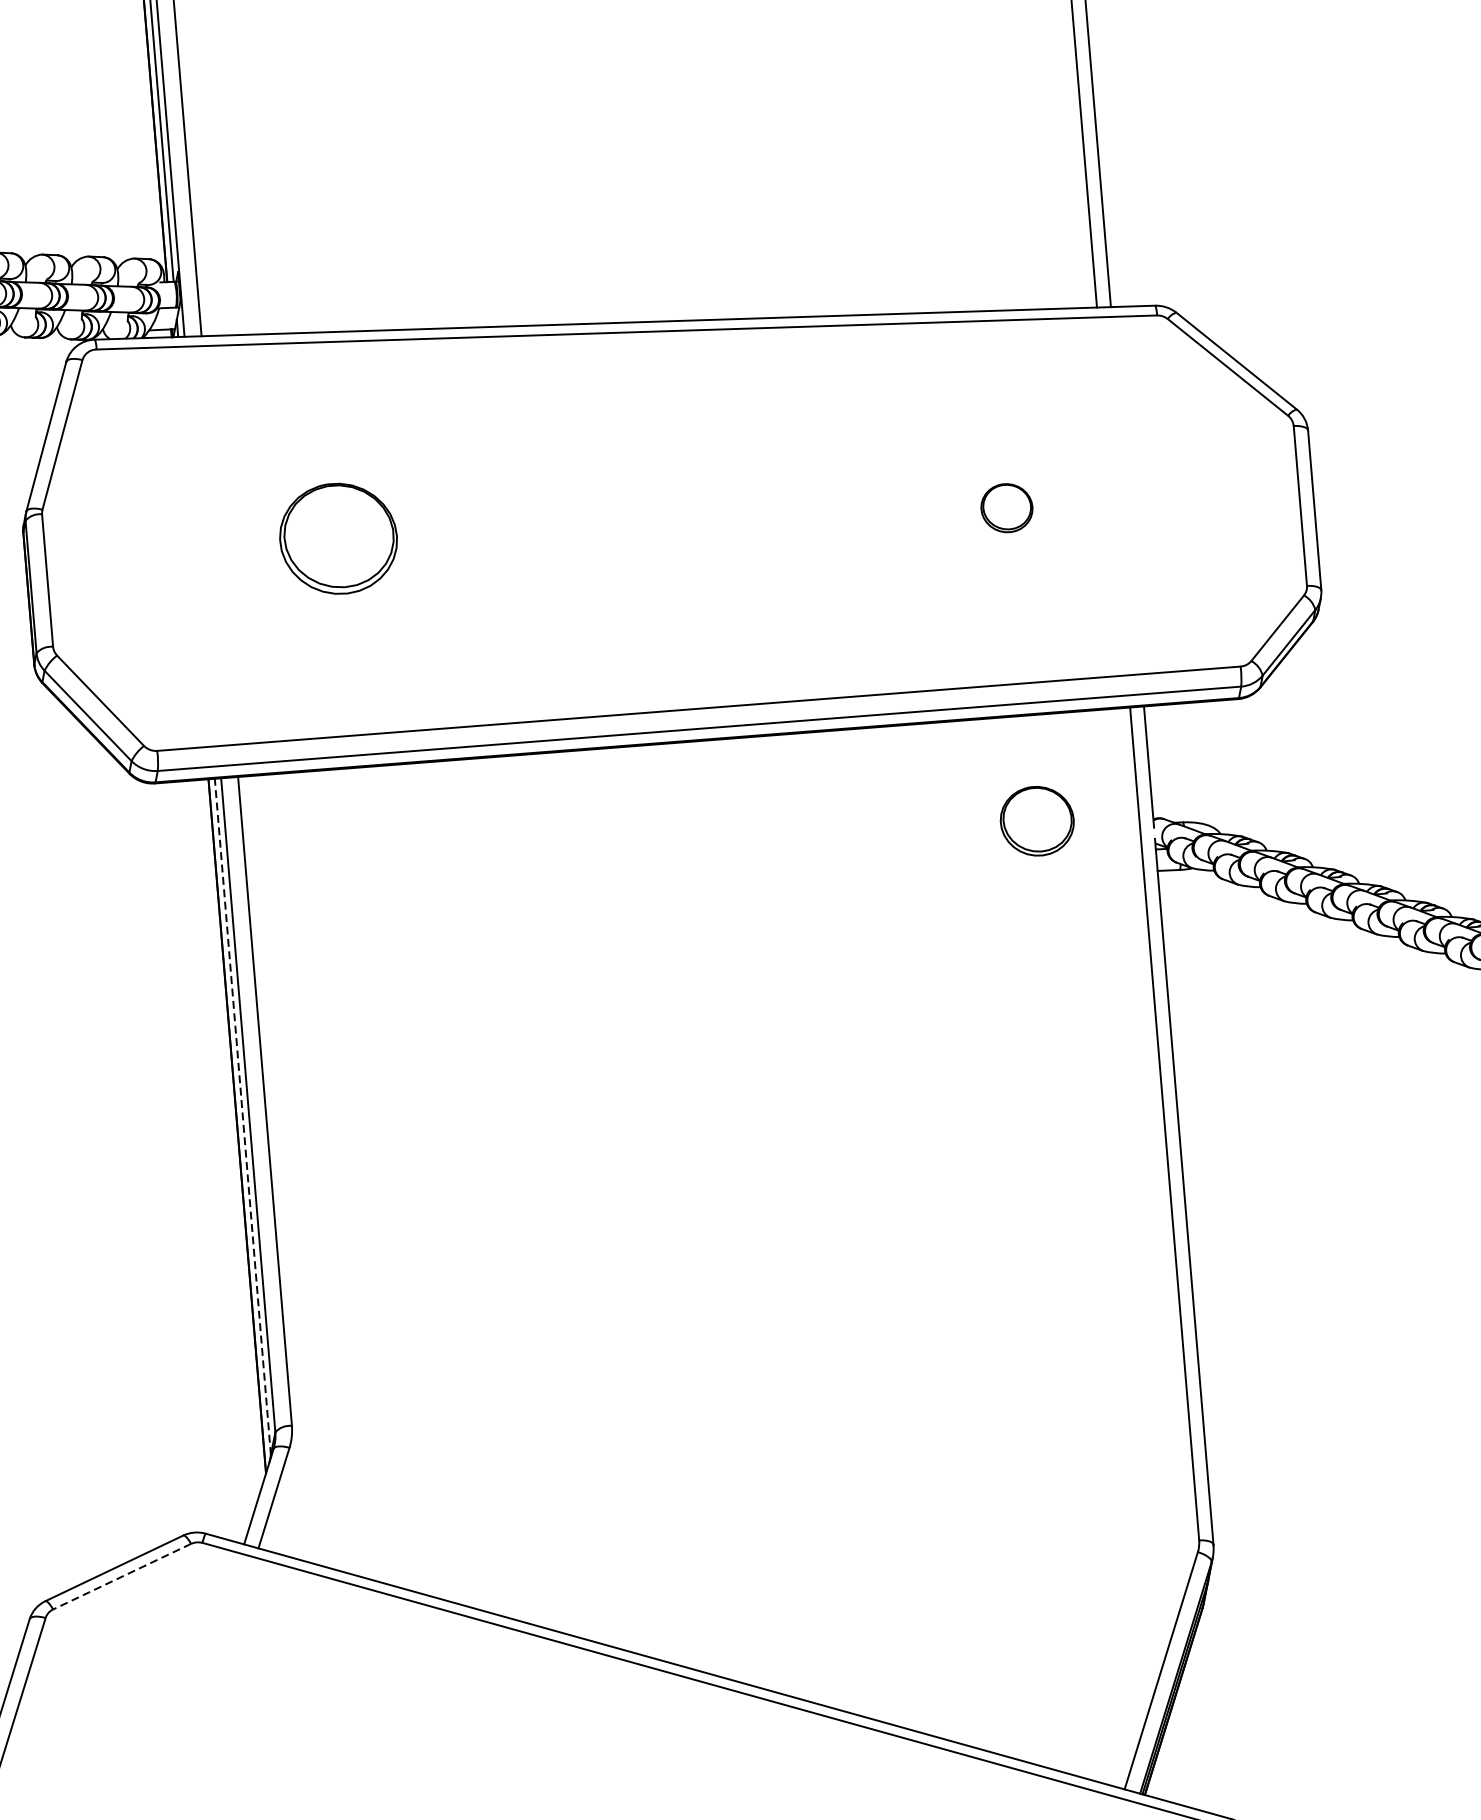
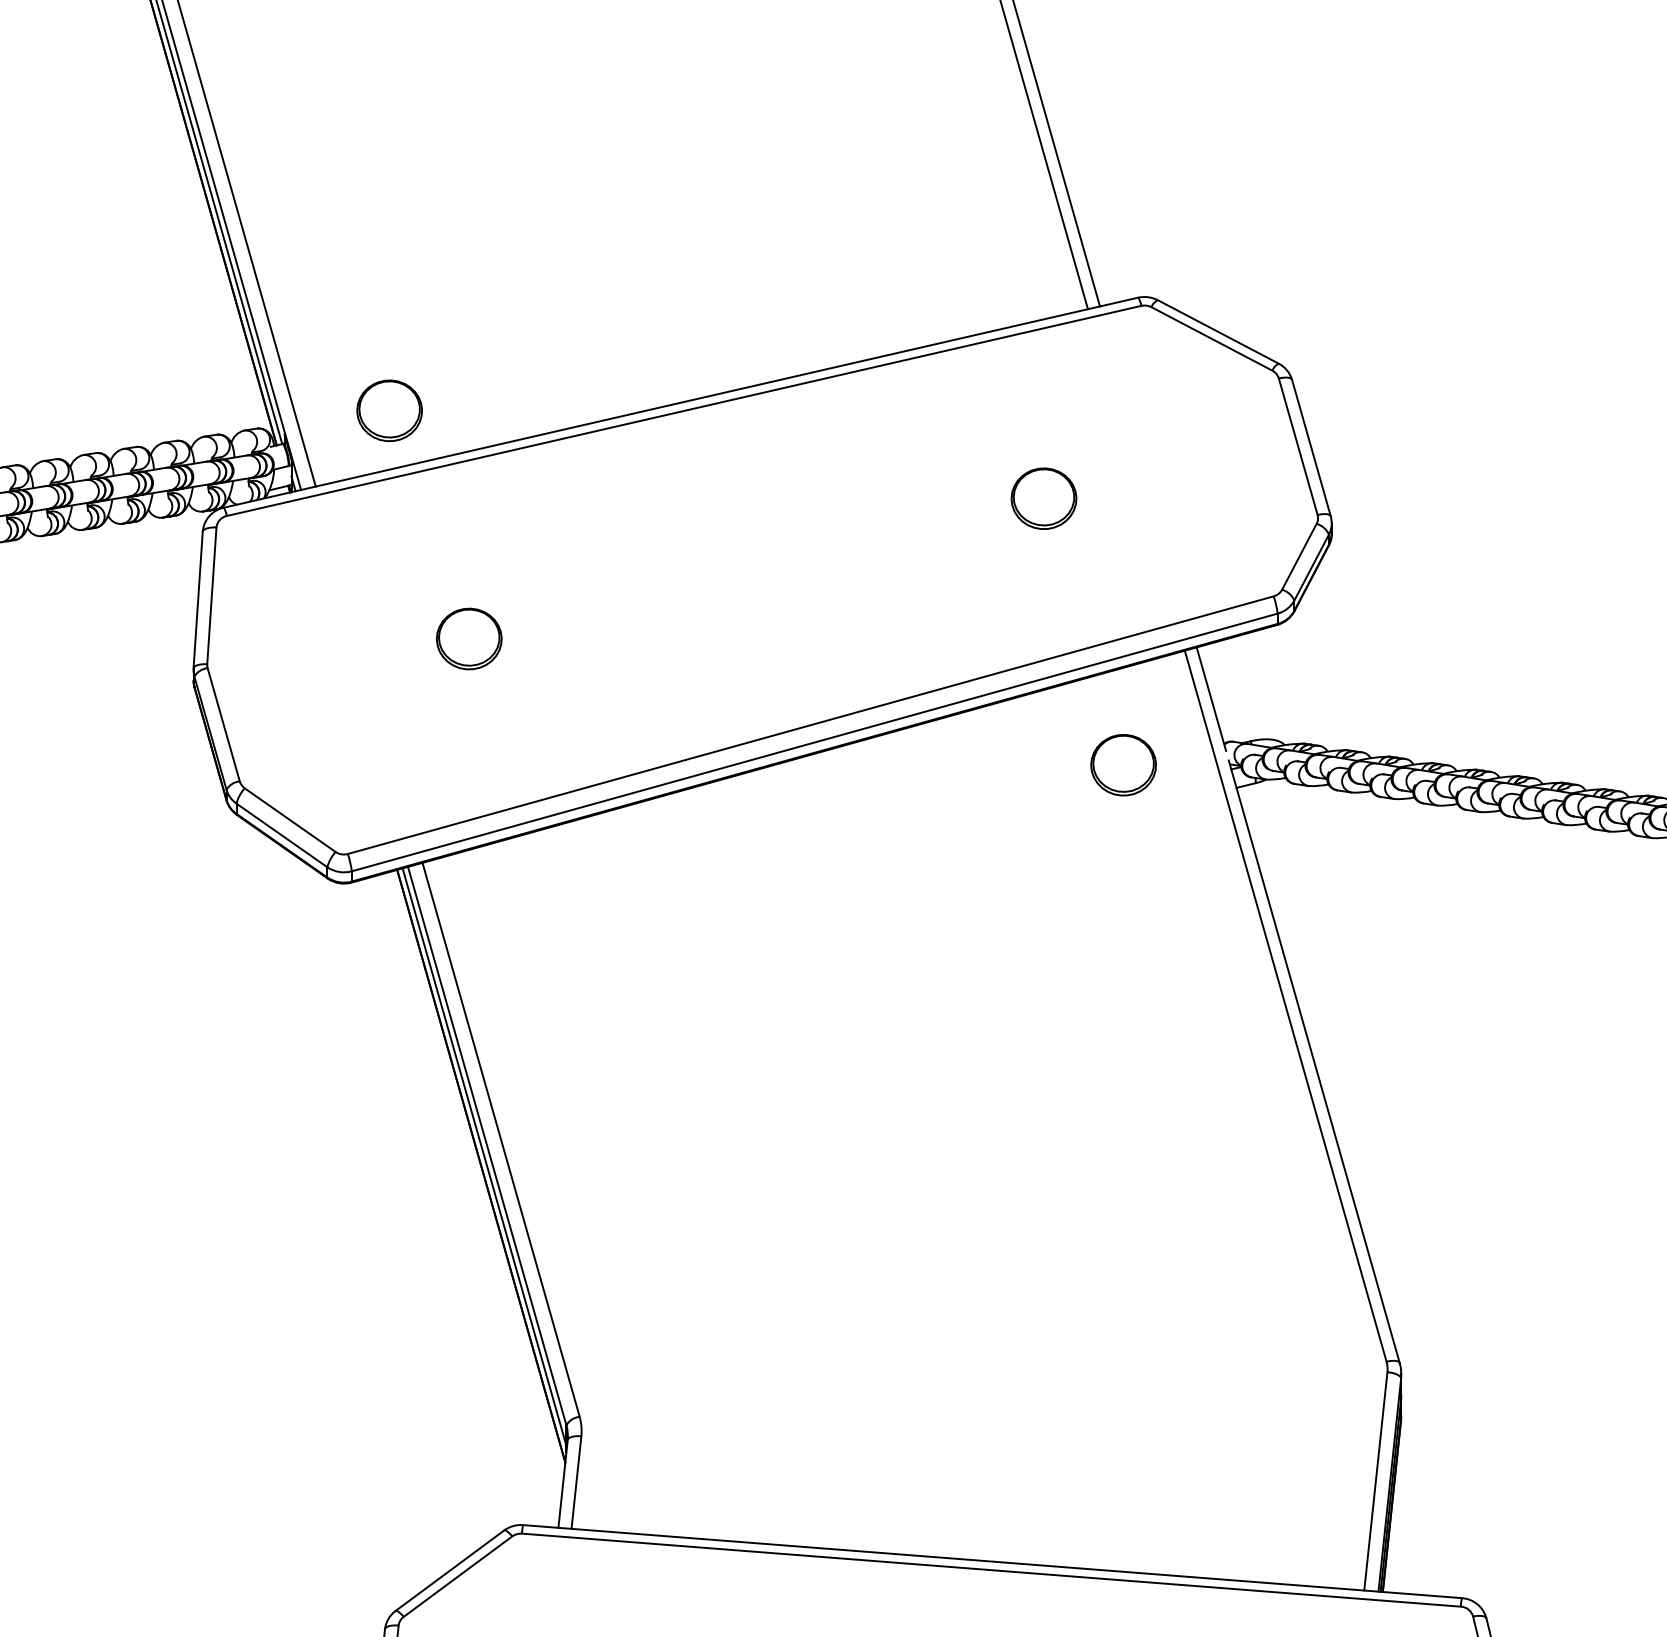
part: (299, 267) -> (389, 410), added
part: (1006, 507) -> (1043, 498), size x1.43
part: (339, 538) -> (469, 638), size x0.62
line: (242, 1116) -> (484, 1156), dashed -> solid
line: (122, 1576) -> (458, 1576), dashed -> solid

